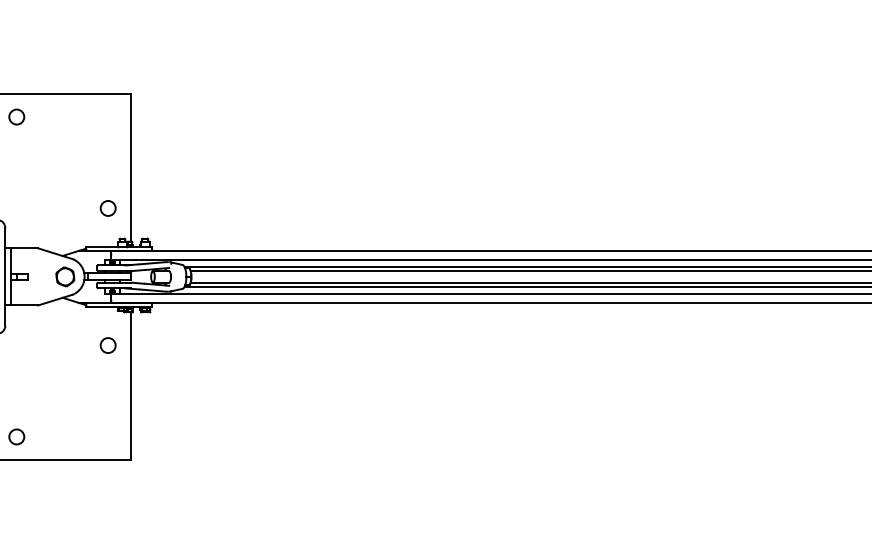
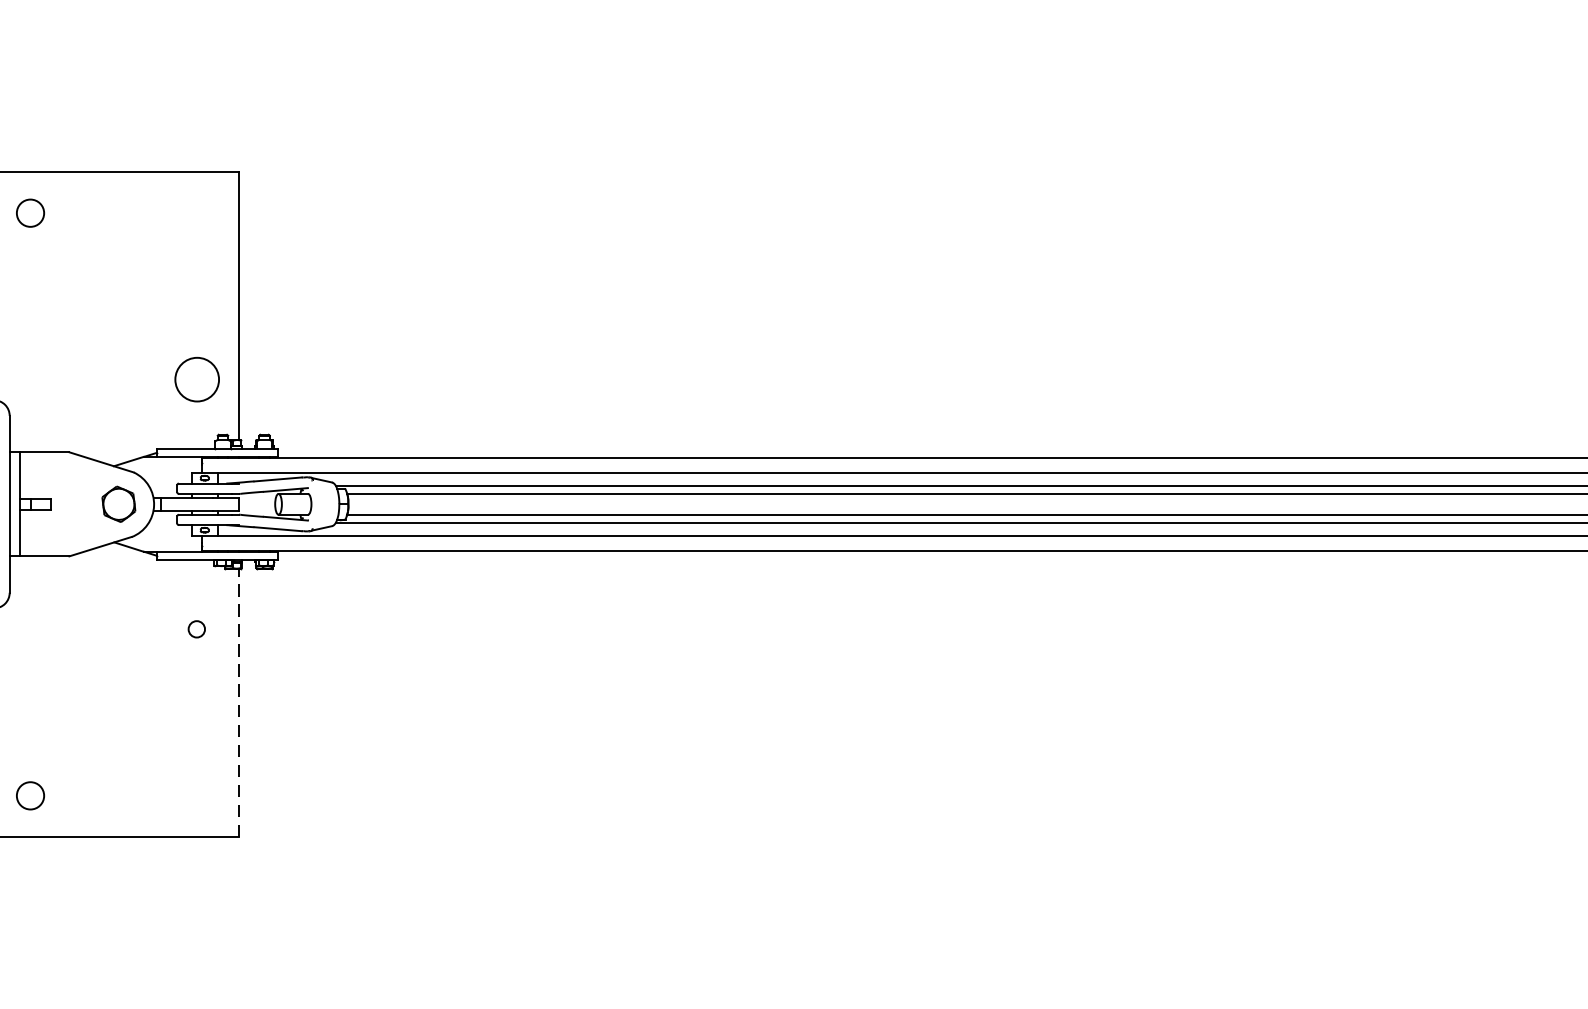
circle: (107, 208) -> (195, 379), size x1.6
circle: (107, 345) -> (195, 629), size x0.6
line: (131, 386) -> (239, 703), solid -> dashed

